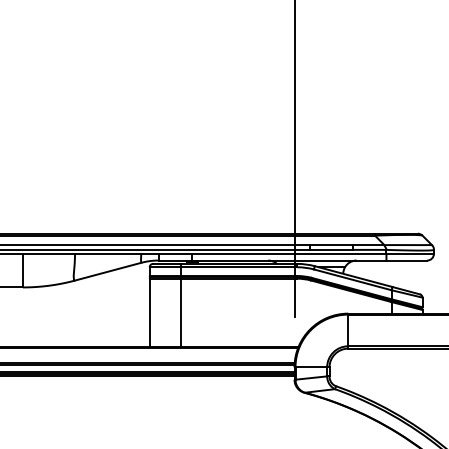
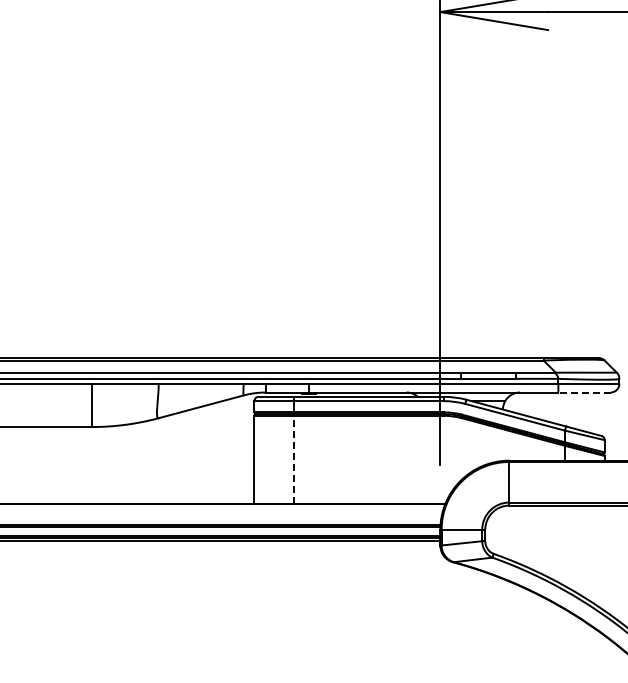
line: (406, 260) -> (584, 392), solid -> dashed
line: (180, 312) -> (294, 459), solid -> dashed

